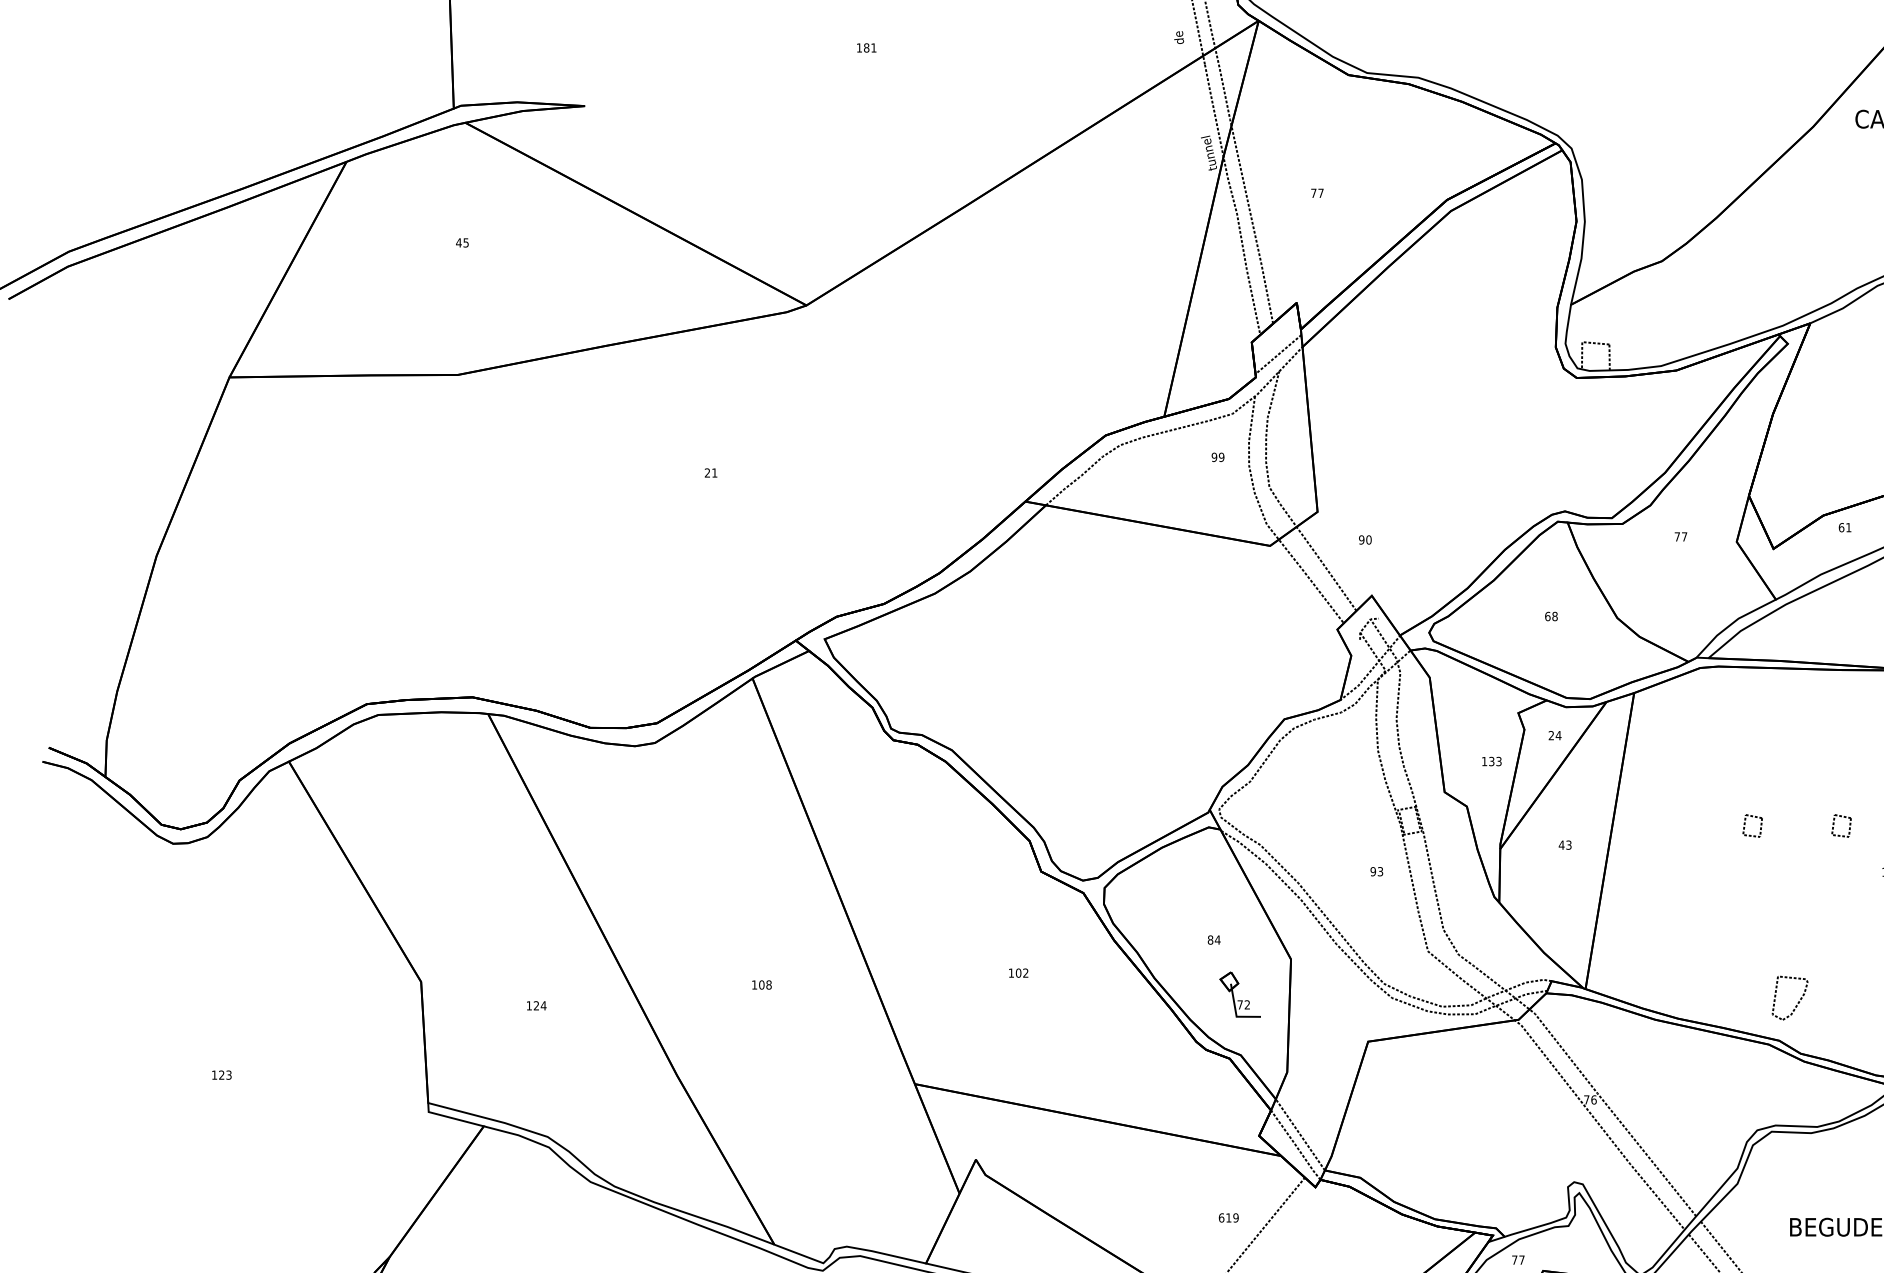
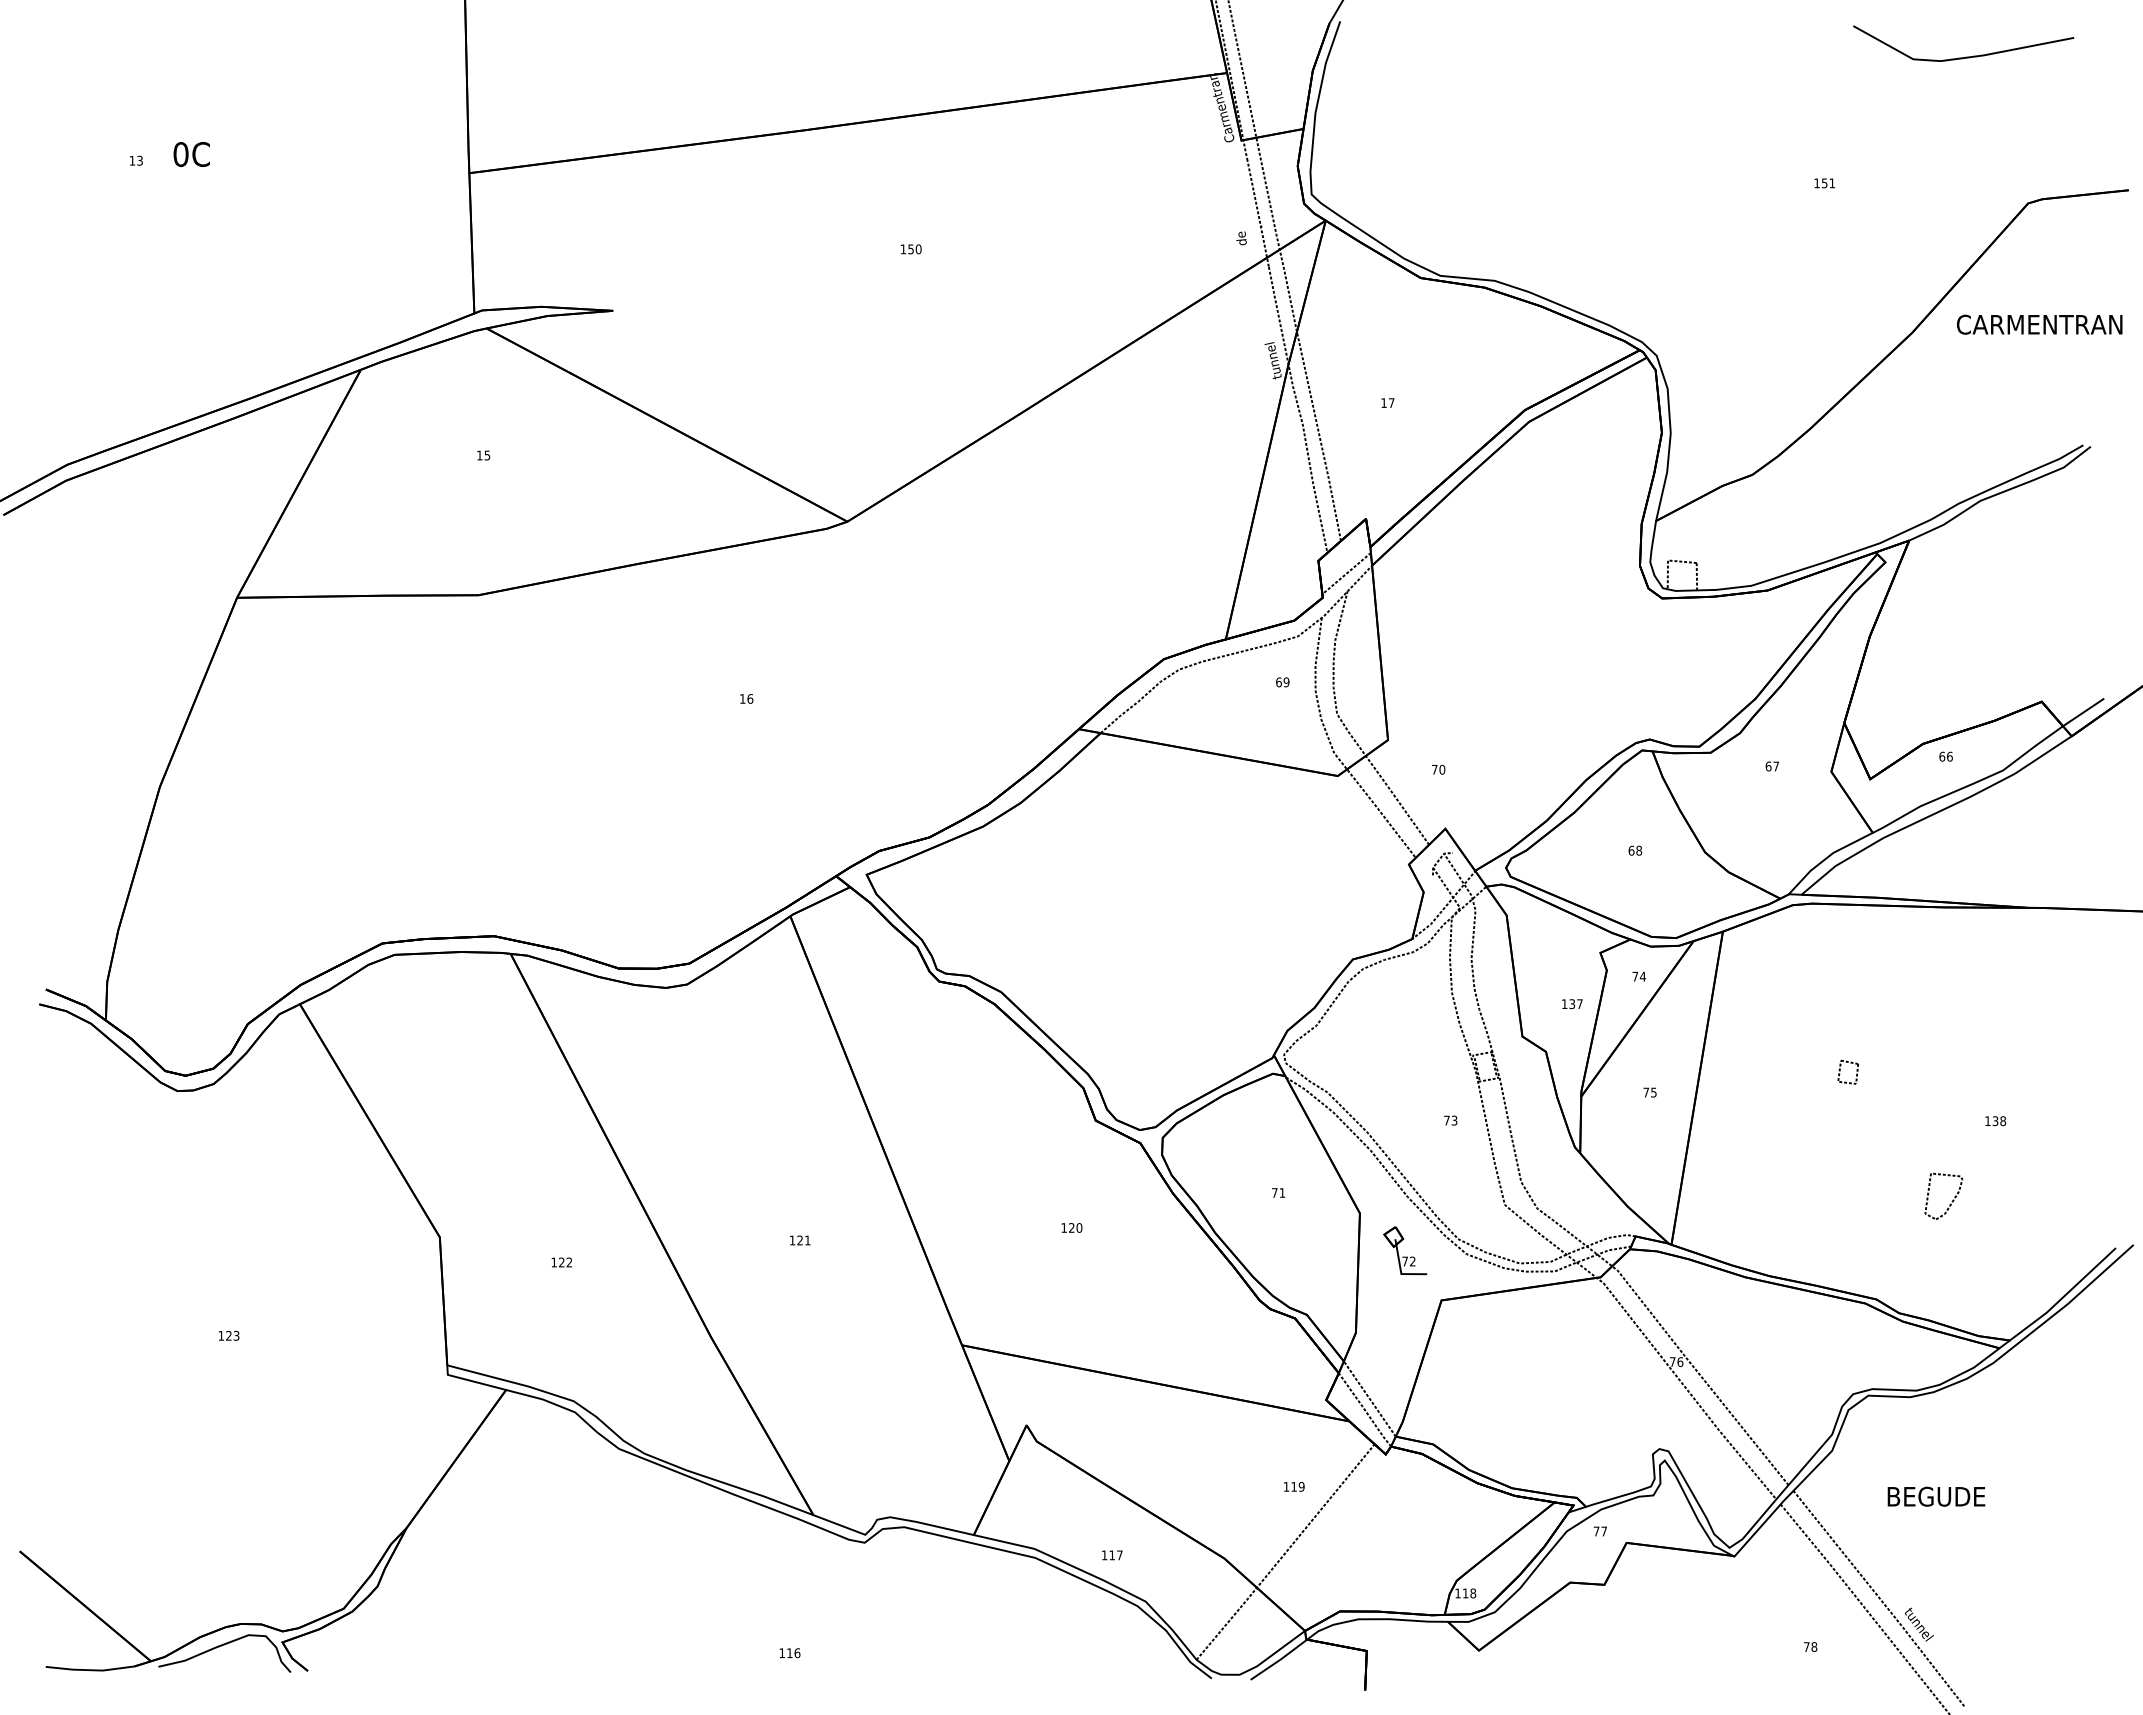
text: (869, 48) -> (914, 249), 181 -> 150
text: (1313, 192) -> (1383, 402), 77 -> 17
text: (458, 242) -> (479, 455), 45 -> 15
text: (1214, 457) -> (1278, 682), 99 -> 69
text: (711, 472) -> (746, 698), 21 -> 16
text: (1848, 527) -> (1949, 756), 61 -> 66
text: (1677, 536) -> (1768, 766), 77 -> 67
text: (1361, 539) -> (1434, 769), 90 -> 70
text: (1551, 735) -> (1635, 976), 24 -> 74
text: (1498, 761) -> (1579, 1004), 133 -> 137
part: (1834, 825) -> (1934, 1071), removed
text: (1564, 845) -> (1649, 1092), 43 -> 75
text: (1372, 871) -> (1446, 1120), 93 -> 73
text: (1214, 939) -> (1278, 1192), 84 -> 71
text: (1022, 972) -> (1075, 1227), 102 -> 120
text: (764, 985) -> (803, 1240), 108 -> 121
part: (1240, 994) -> (1405, 1250), moved
part: (1797, 1002) -> (1951, 1201), moved
text: (543, 1005) -> (569, 1262), 124 -> 122
text: (1221, 1217) -> (1286, 1486), 619 -> 119

